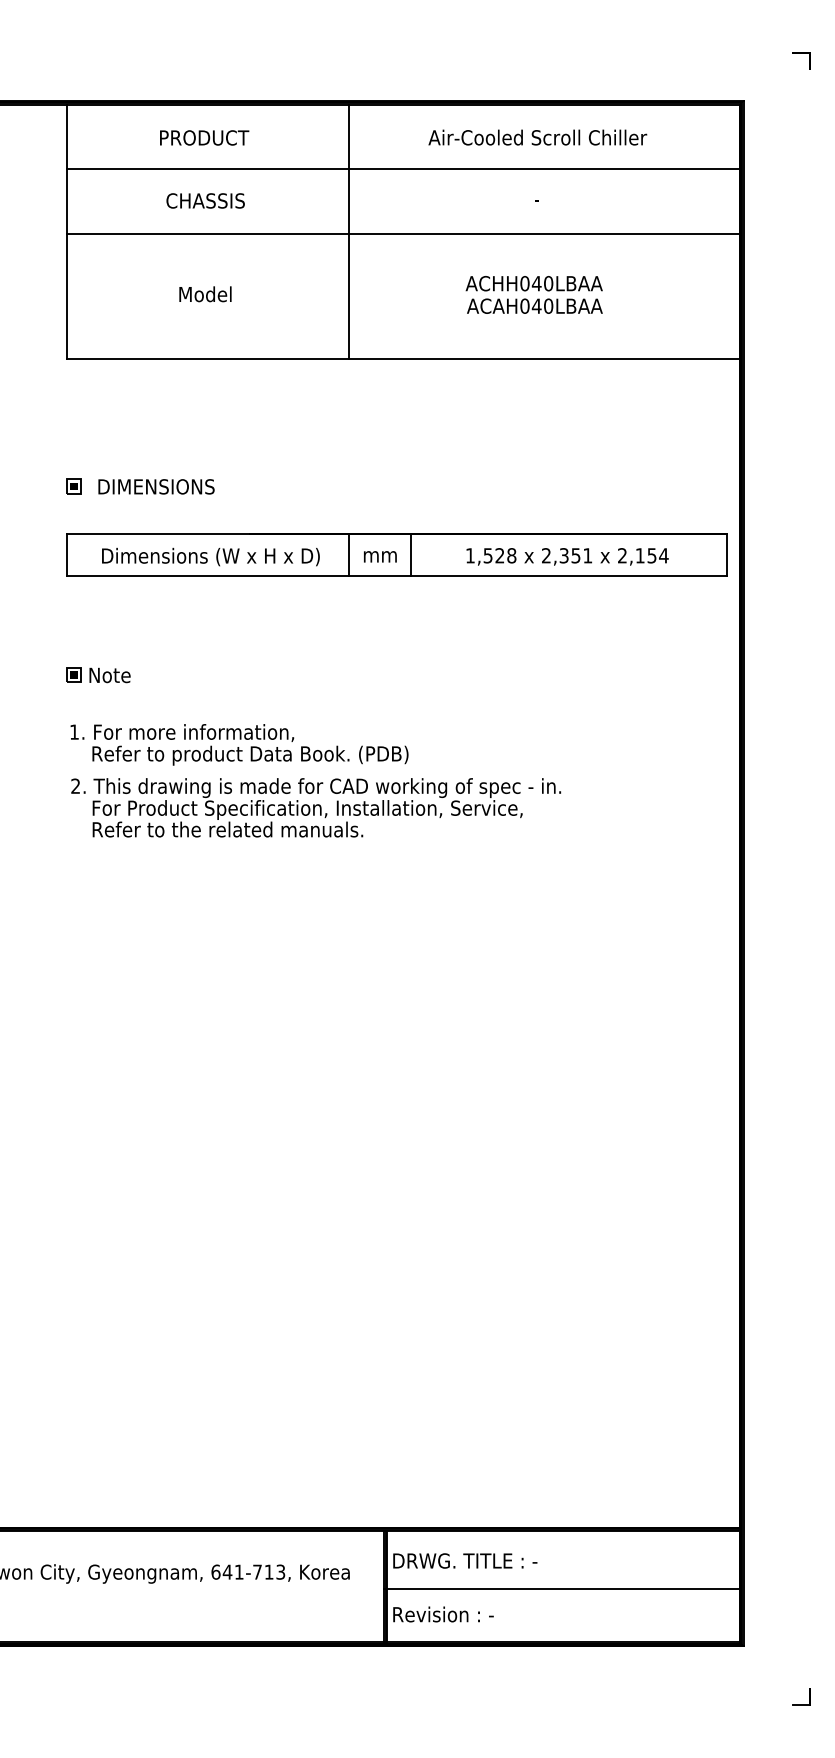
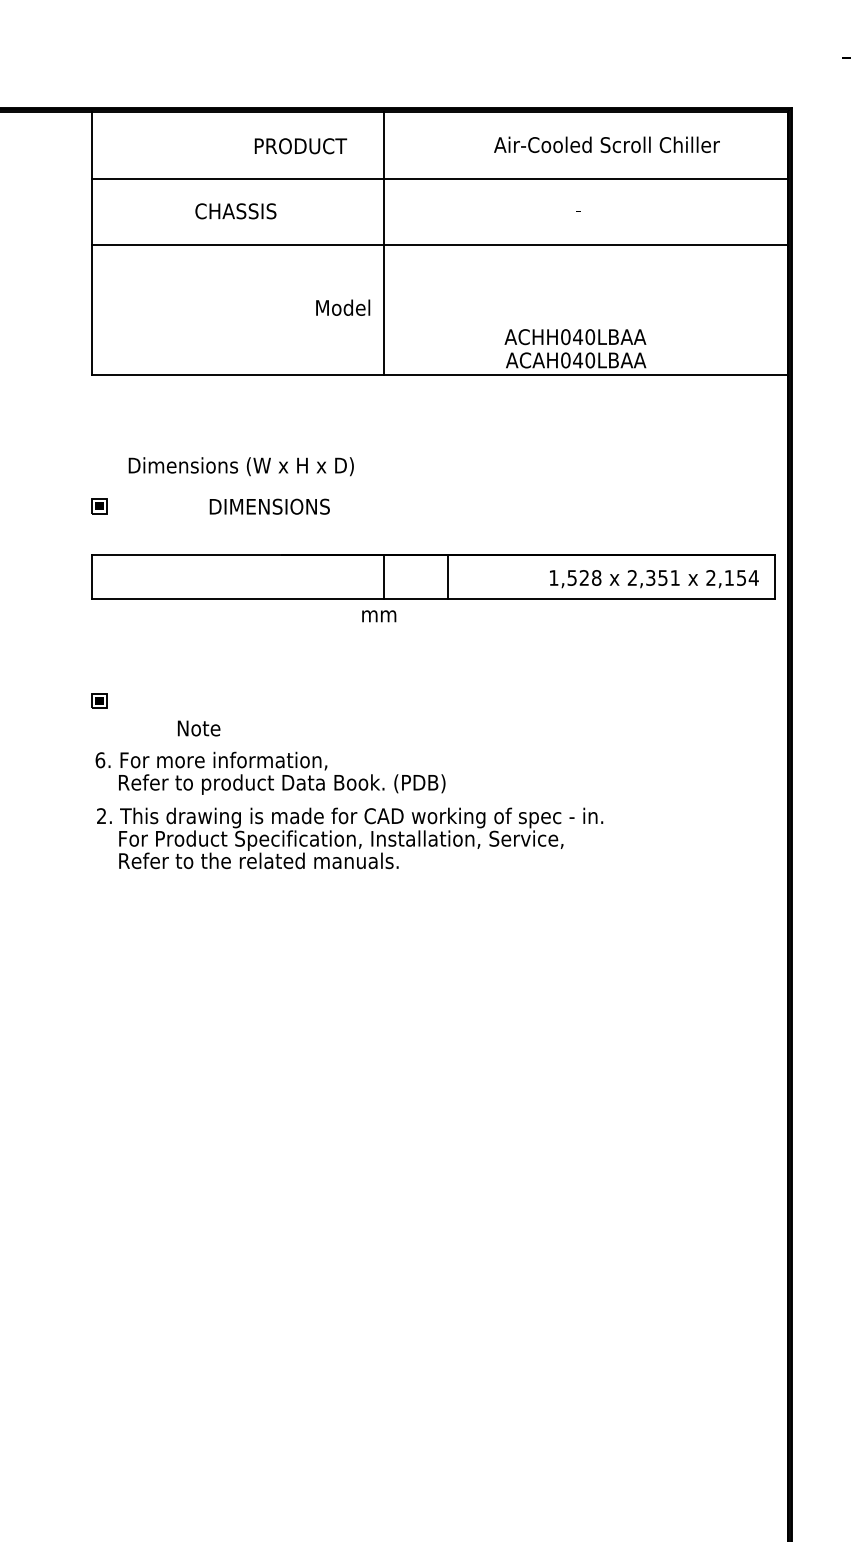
text: (204, 137) -> (300, 145), moved
text: (537, 137) -> (606, 144), moved
text: (205, 294) -> (343, 307), moved
text: (533, 294) -> (574, 348), moved
text: (156, 486) -> (269, 506), moved
text: (210, 556) -> (240, 466), moved
text: (380, 556) -> (379, 615), moved
text: (567, 556) -> (654, 578), moved
text: (109, 675) -> (198, 728), moved
text: (74, 731) -> (100, 759), 1. -> 6.

